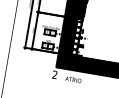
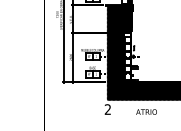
text: (73, 79) -> (146, 111), moved

